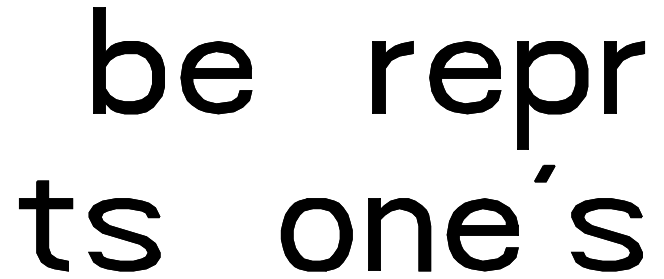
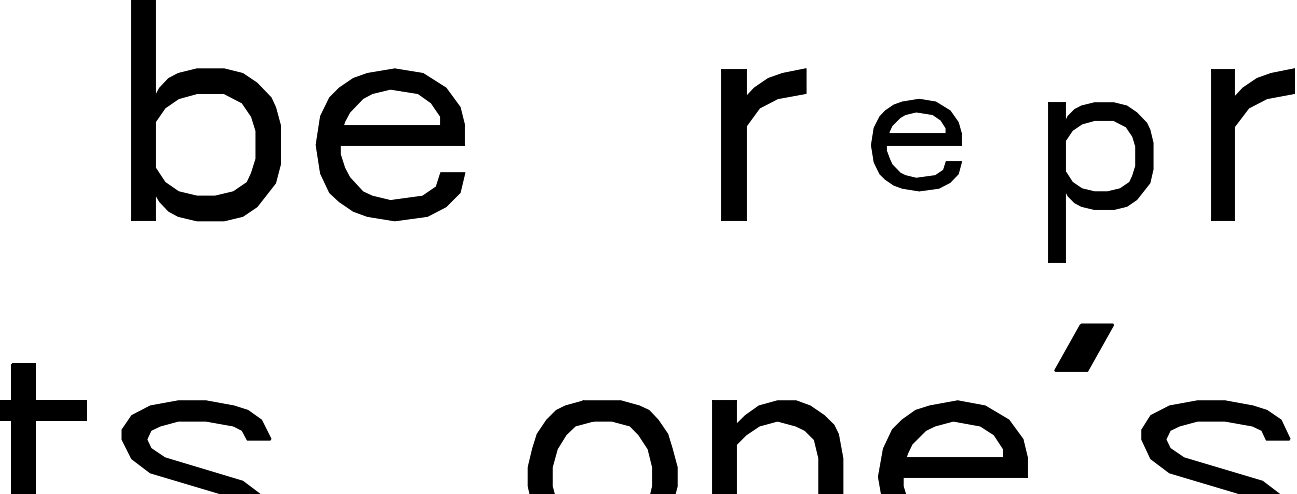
part: (465, 77) -> (916, 144), size x0.6
part: (552, 95) -> (1100, 182), size x0.7
part: (544, 173) -> (1083, 347), size x1.4

